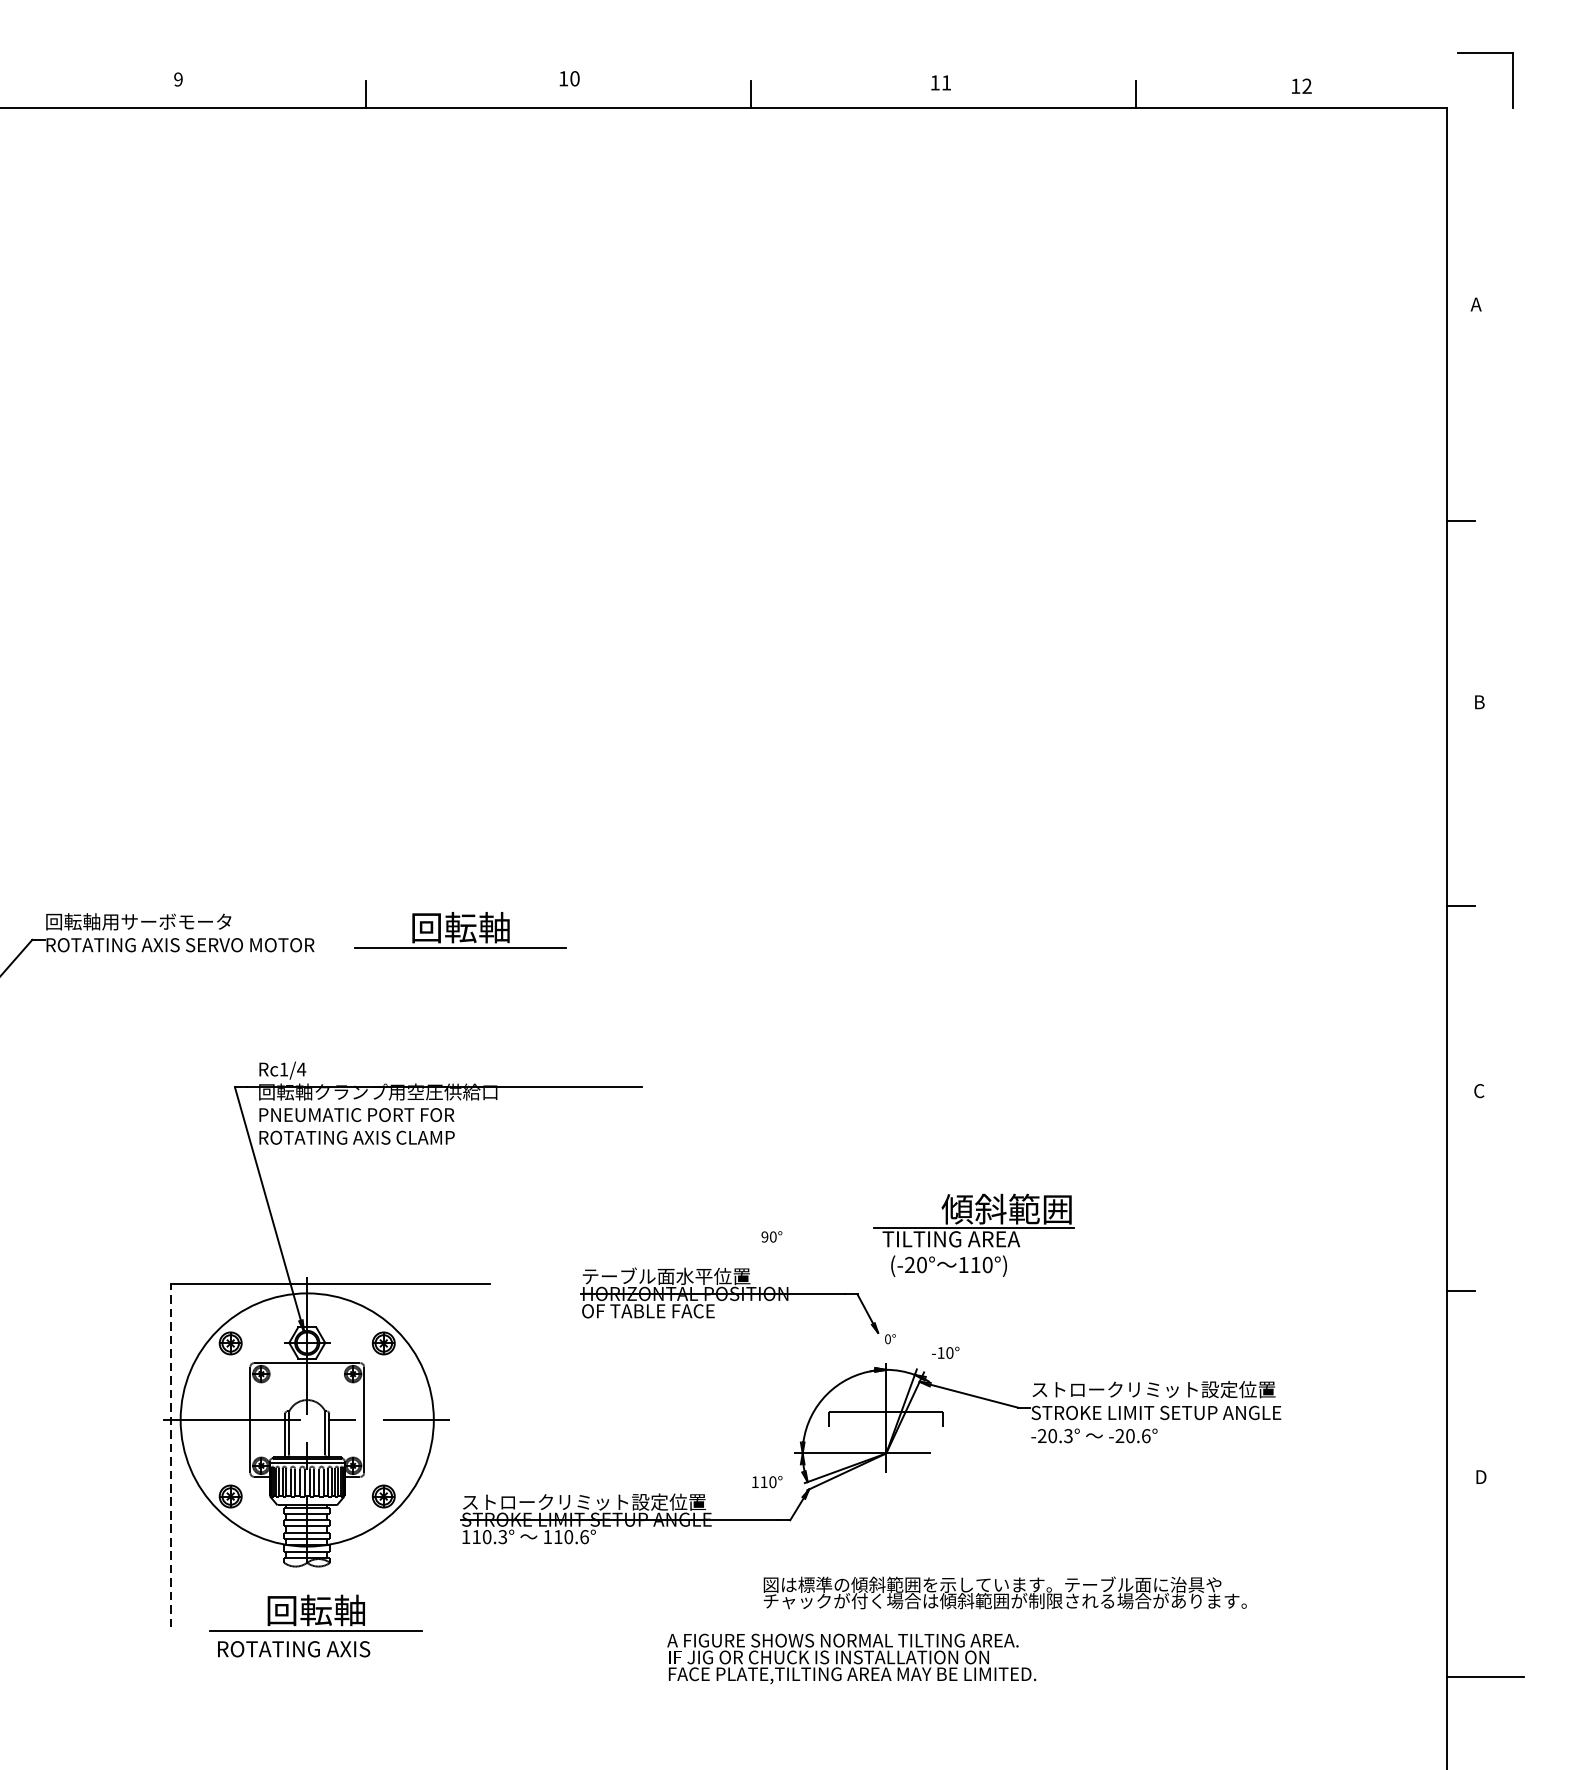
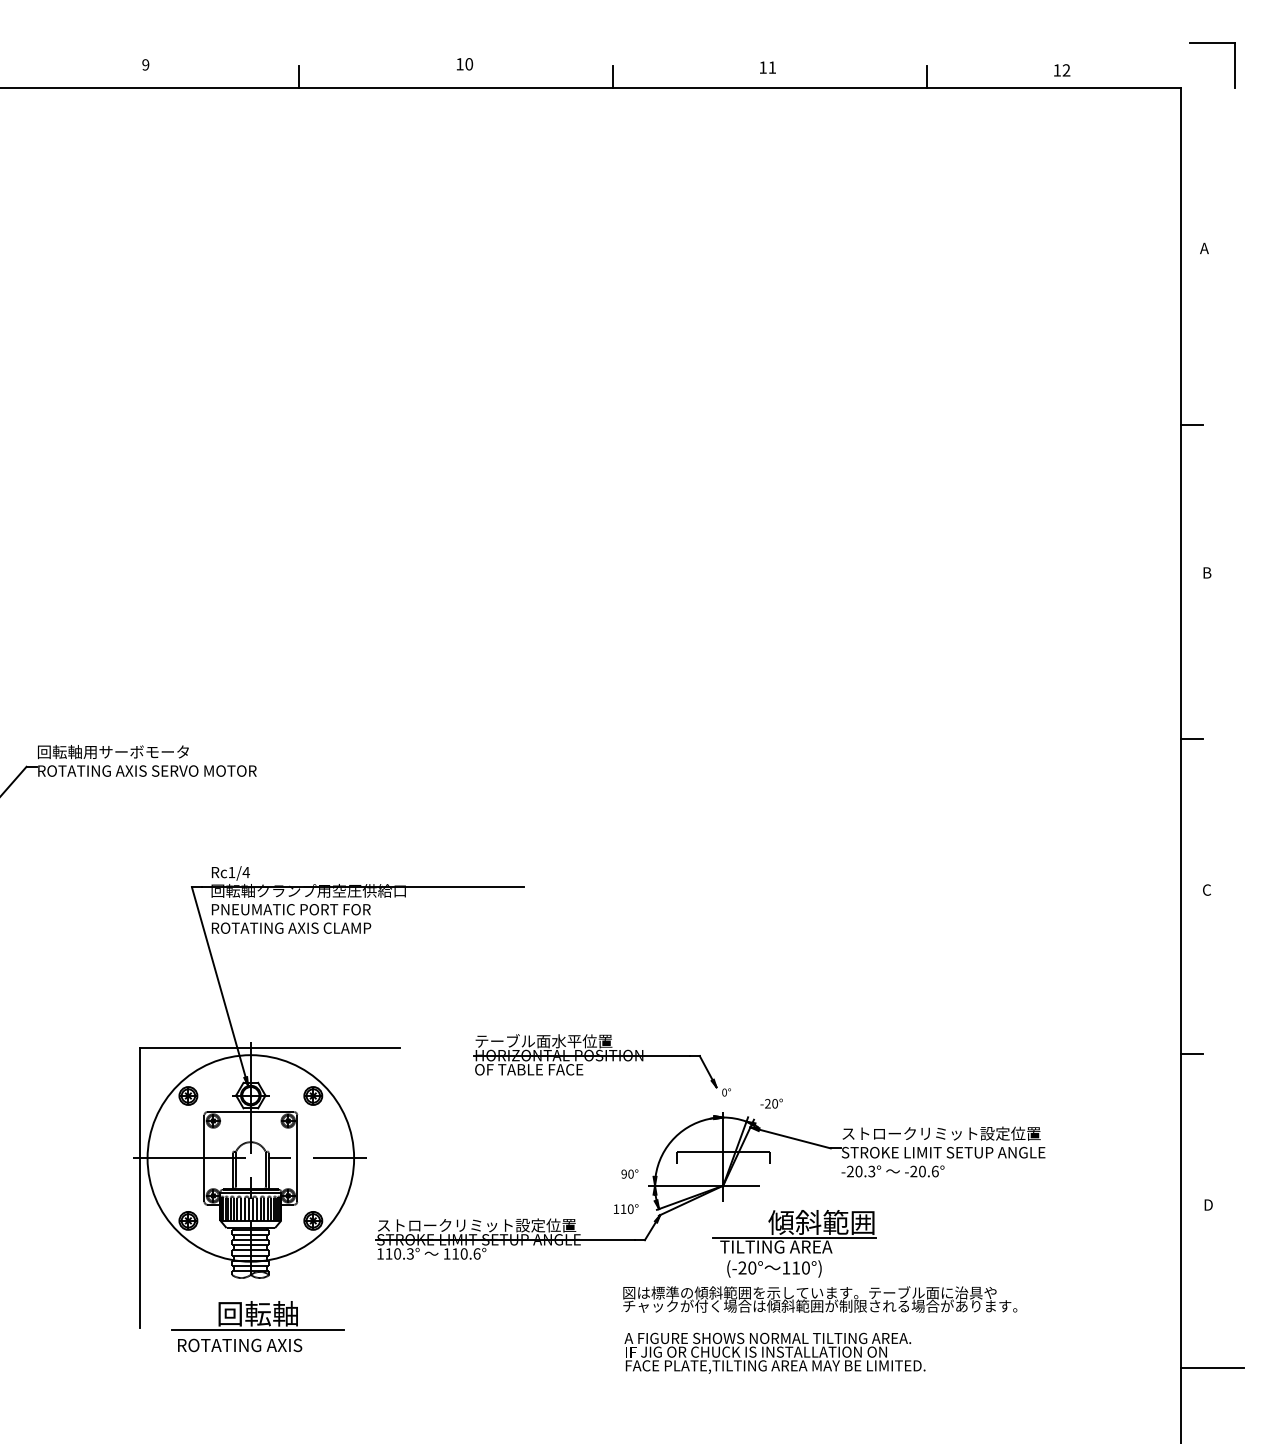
part: (460, 929) -> (375, 758), removed
part: (973, 1234) -> (794, 1243), moved
text: (771, 1236) -> (629, 1173), moved
text: (940, 1352) -> (767, 1103), -10° -> -20°
line: (171, 1455) -> (140, 1187), dashed -> solid
text: (851, 1657) -> (774, 1352), moved

